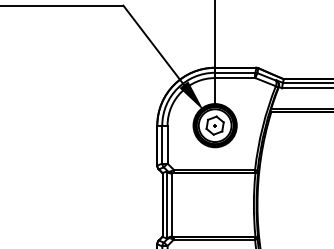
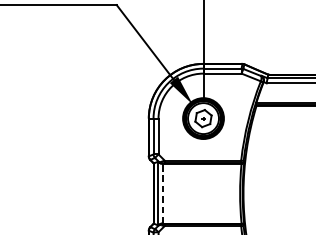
line: (172, 204) -> (163, 193), solid -> dashed

